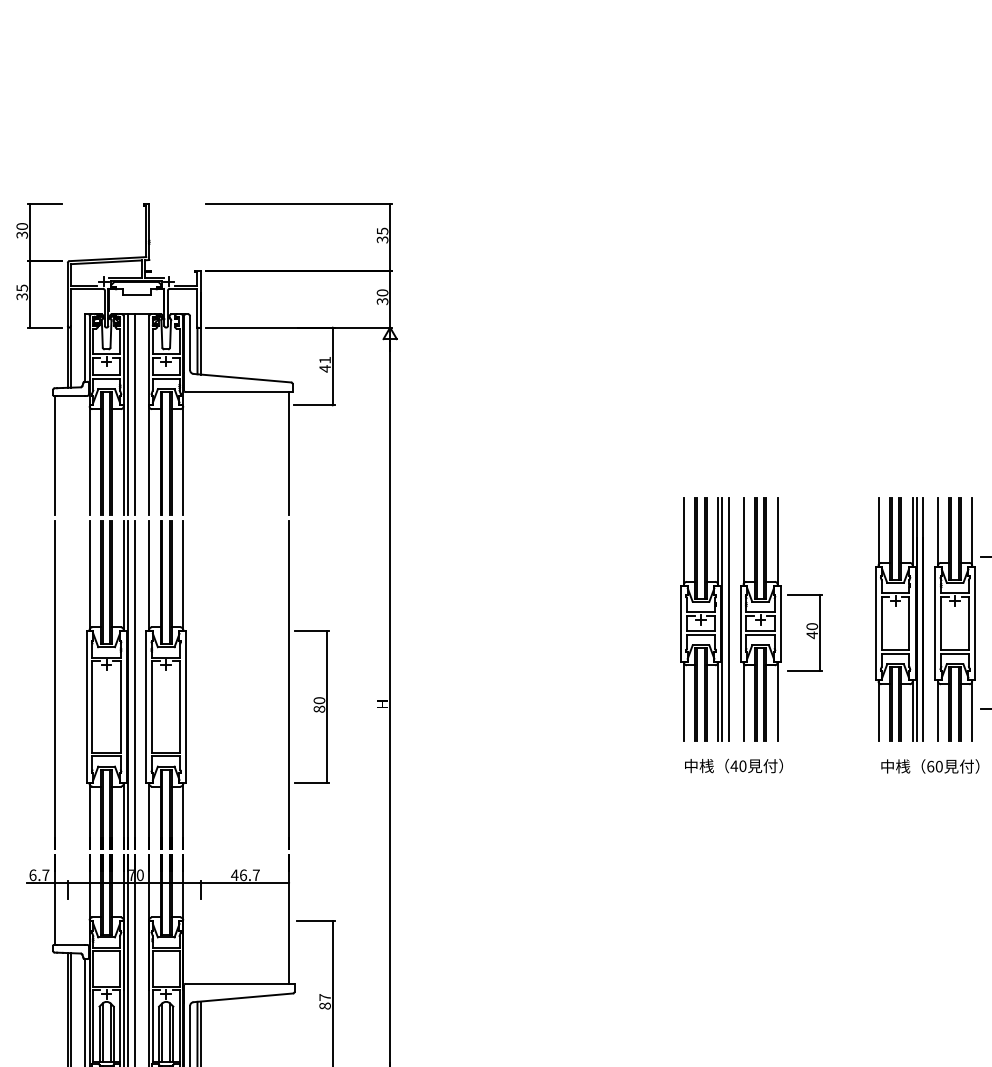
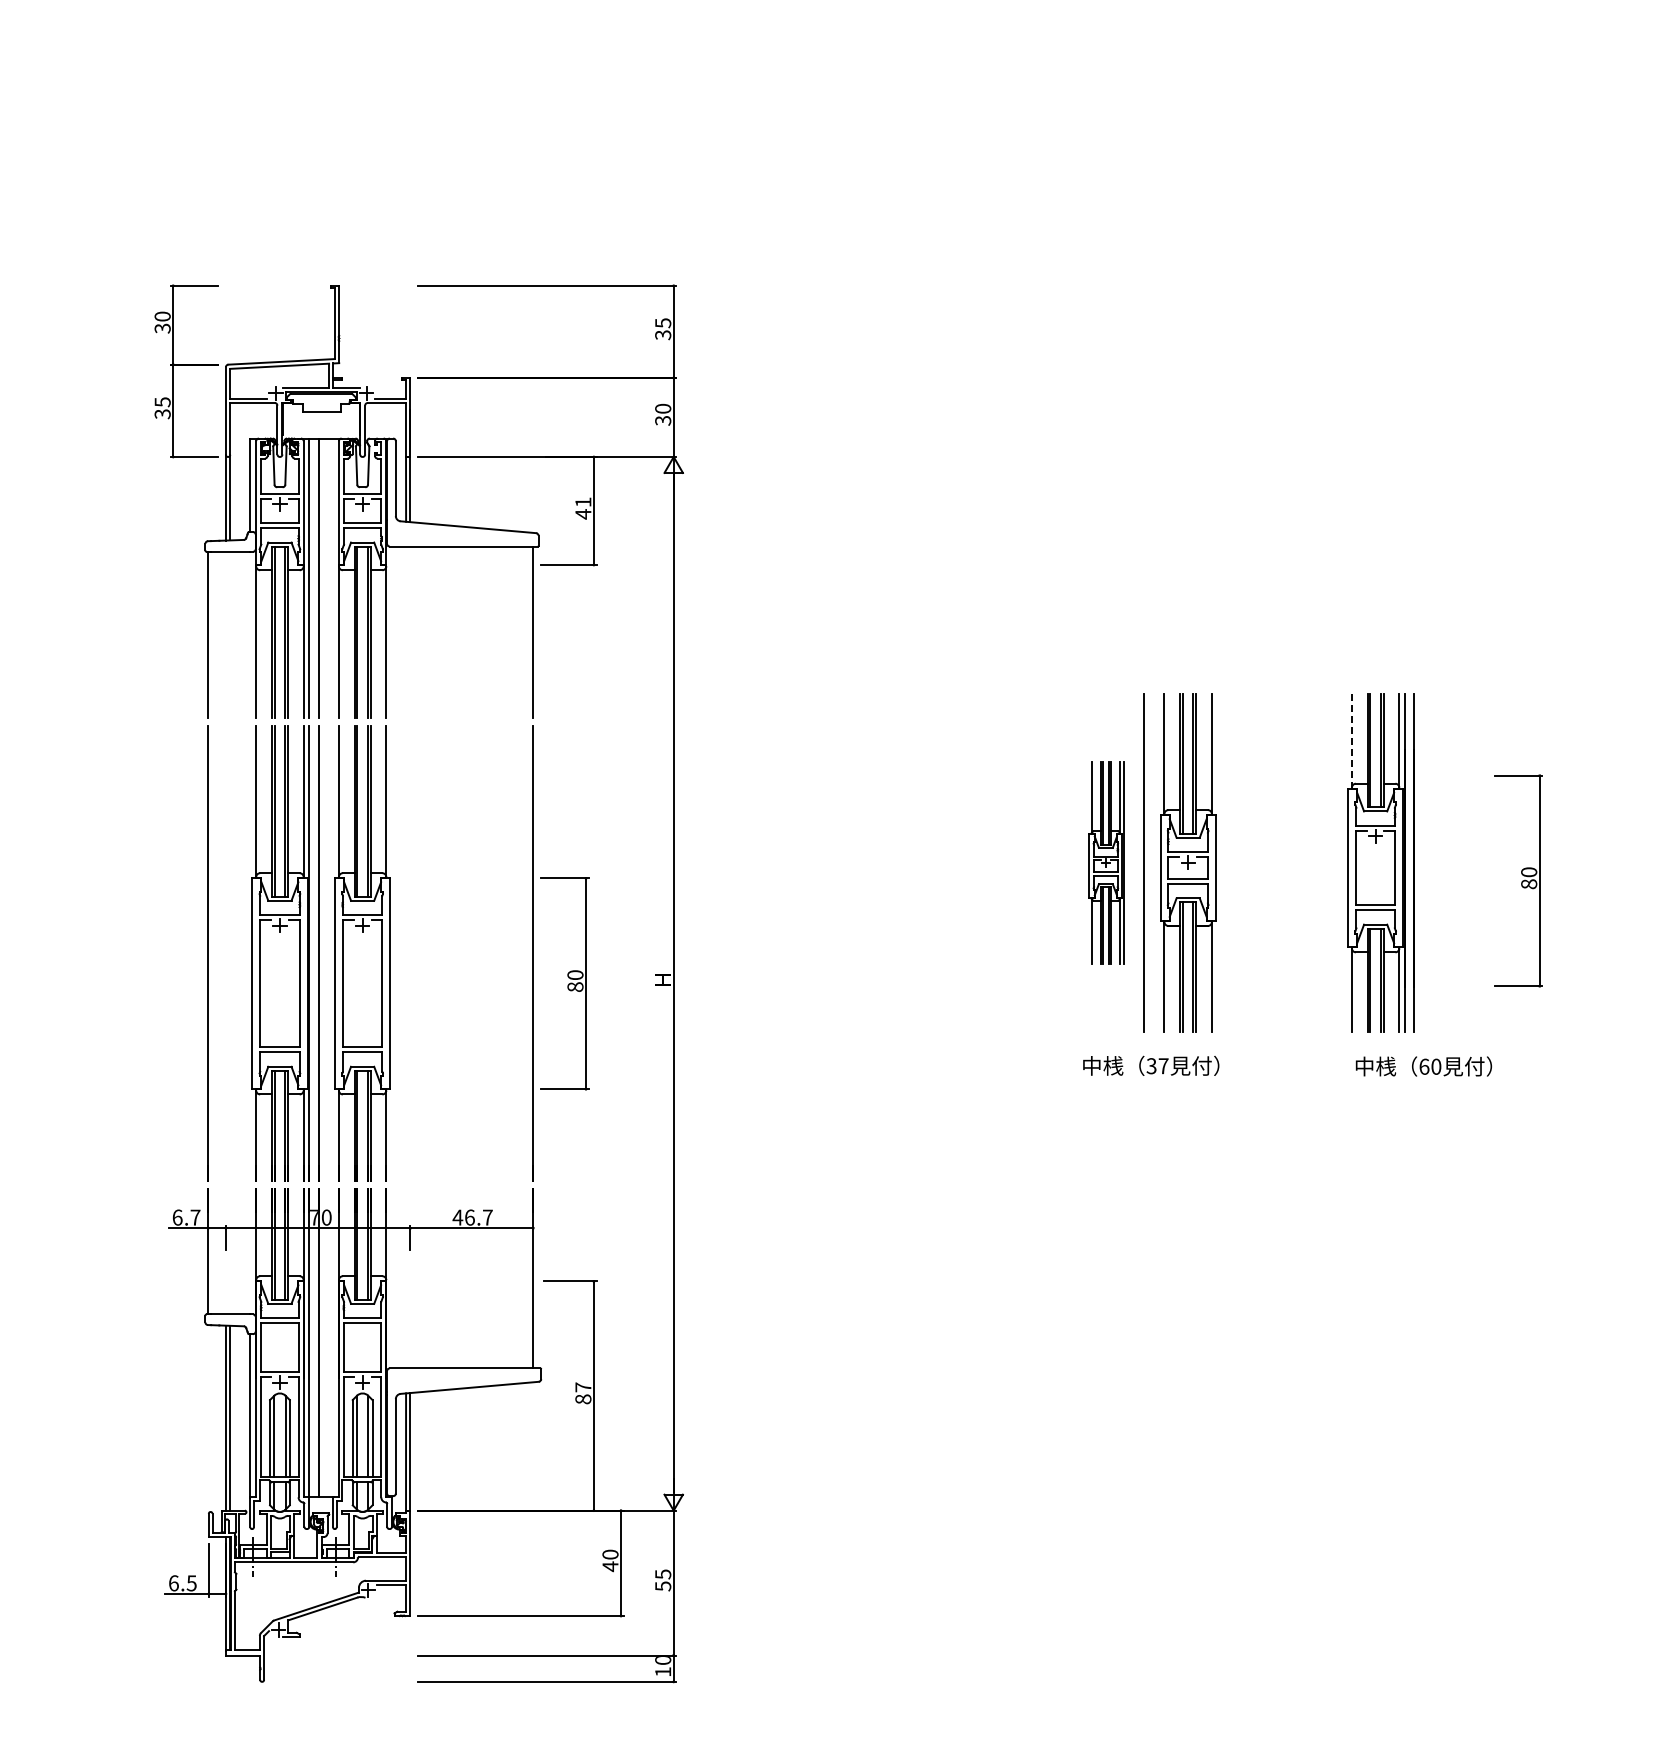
line: (878, 532) -> (1351, 741), solid -> dashed
part: (701, 619) -> (1106, 862), size x0.6
part: (955, 619) -> (1458, 862), removed
part: (804, 632) -> (1249, 880), removed
text: (738, 766) -> (1157, 1066), 40 -> 37

